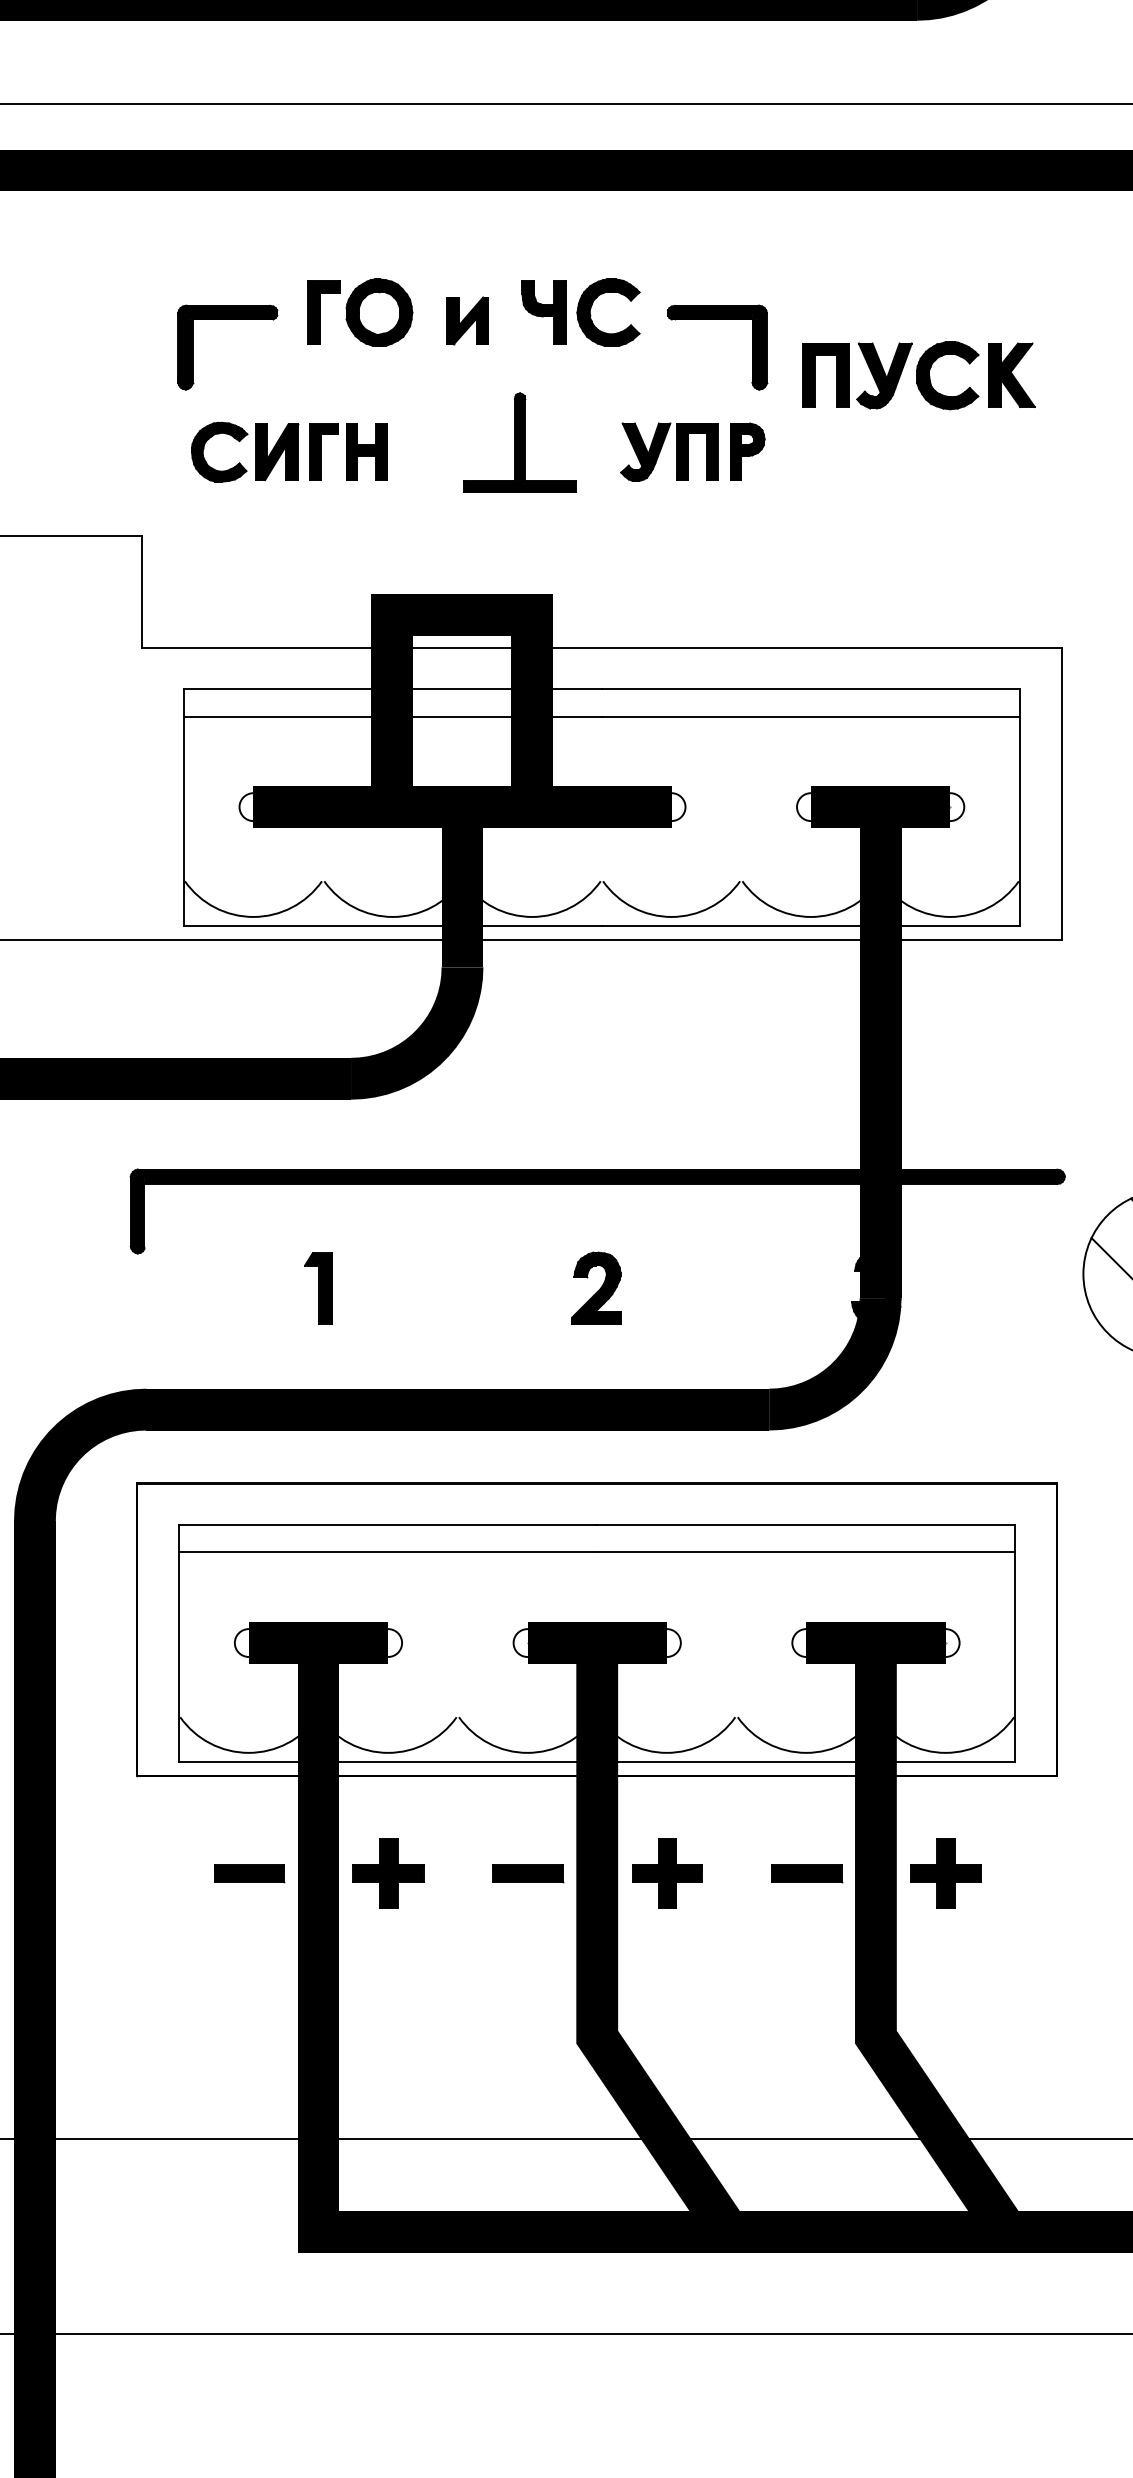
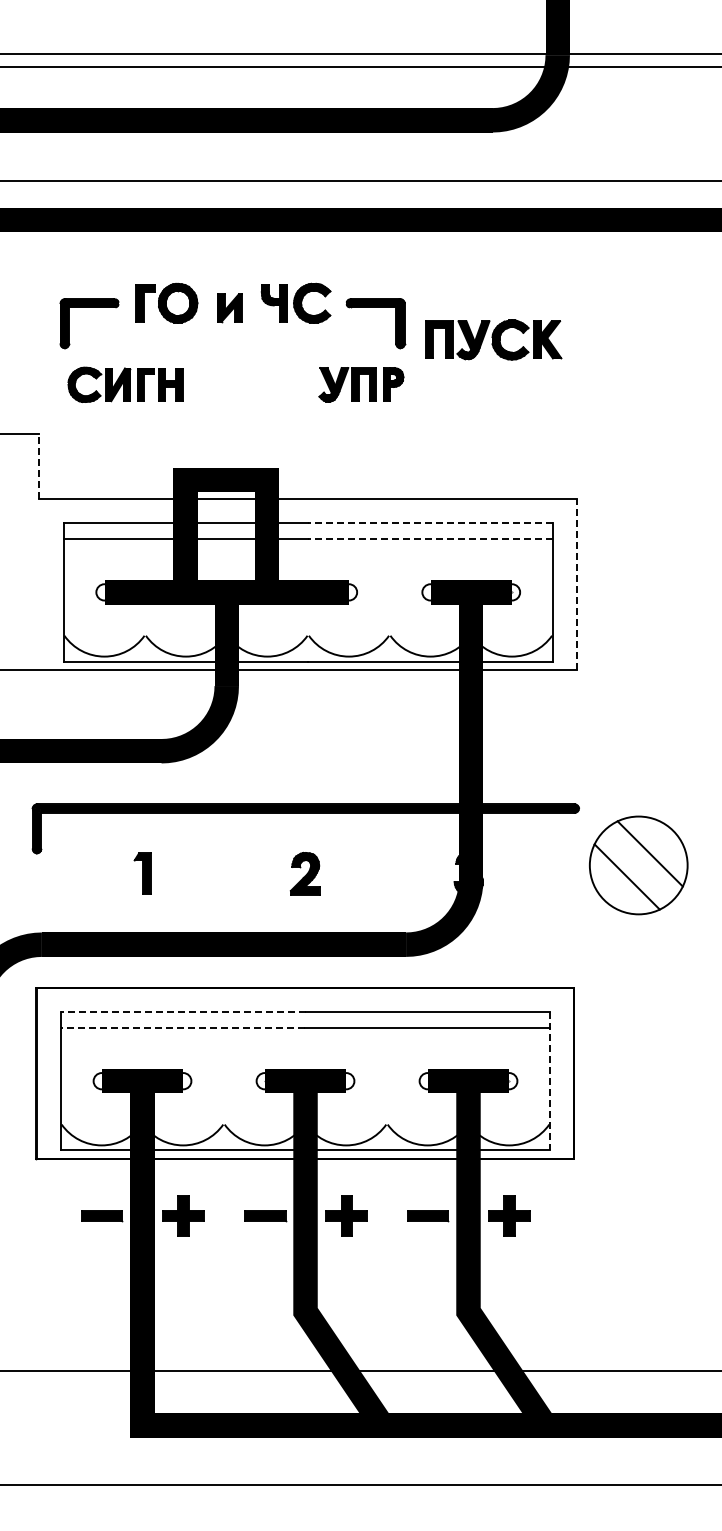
part: (520, 441) -> (260, 378), removed
line: (142, 591) -> (39, 466), solid -> dashed
line: (810, 689) -> (430, 523), solid -> dashed
line: (809, 716) -> (429, 539), solid -> dashed
line: (1062, 791) -> (577, 583), solid -> dashed
line: (386, 1523) -> (182, 1011), solid -> dashed
line: (386, 1552) -> (182, 1028), solid -> dashed
line: (1016, 1643) -> (550, 1081), solid -> dashed

